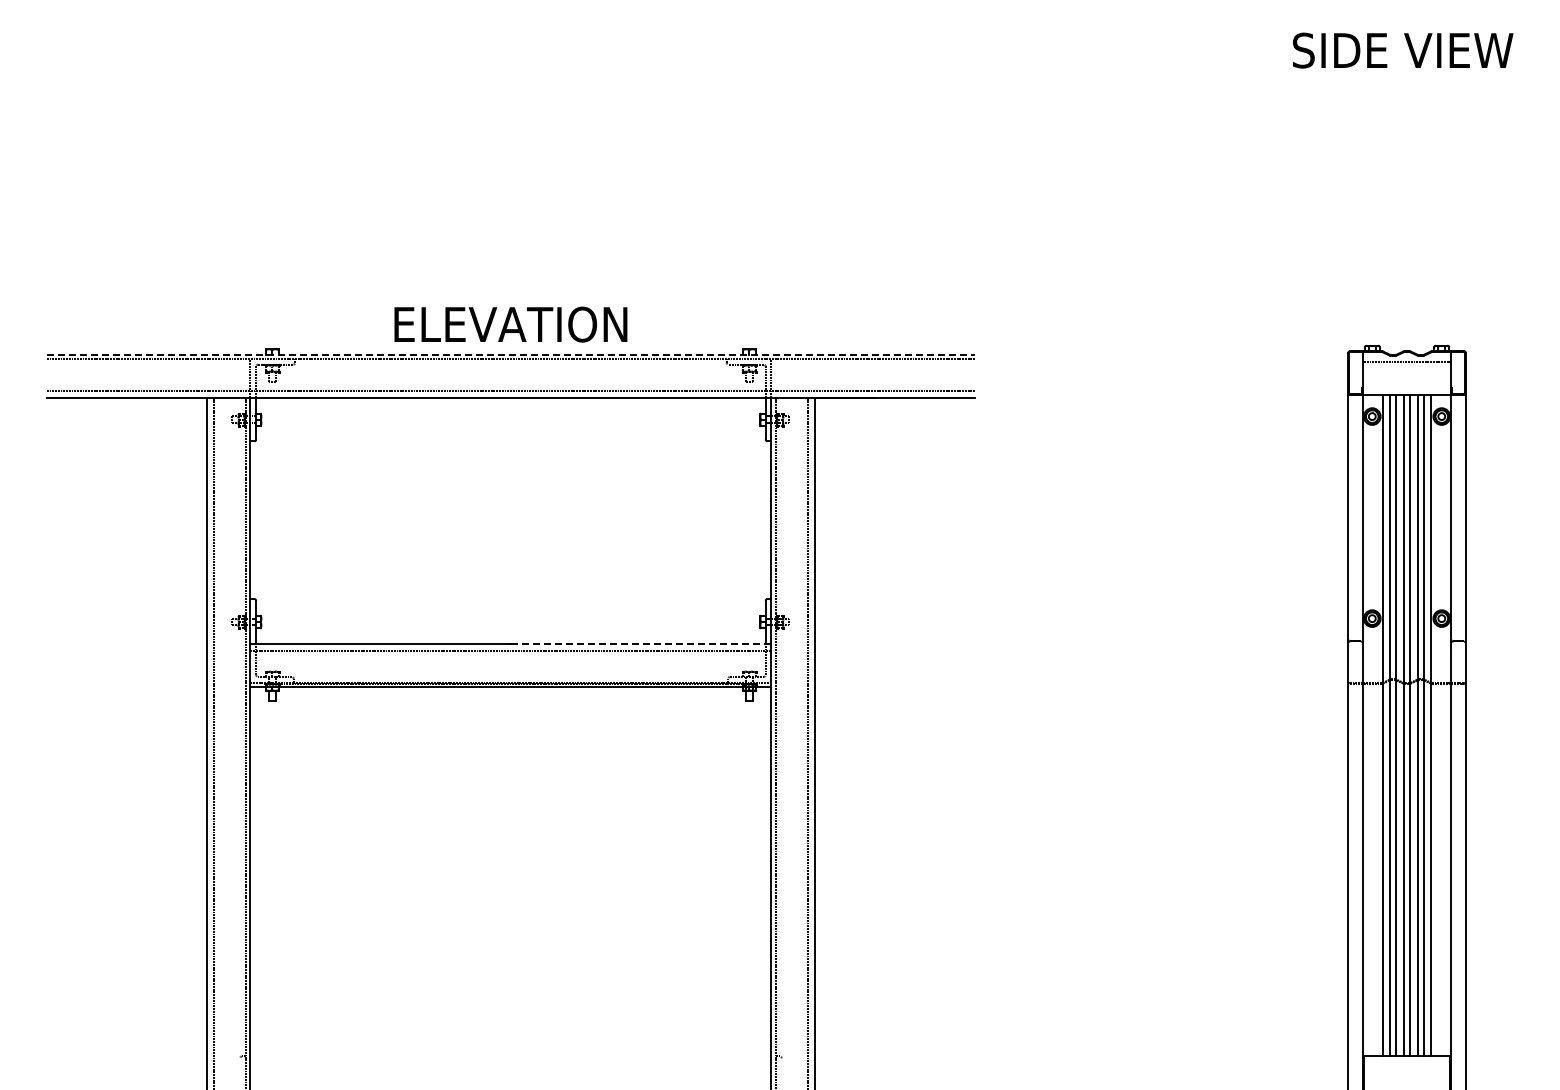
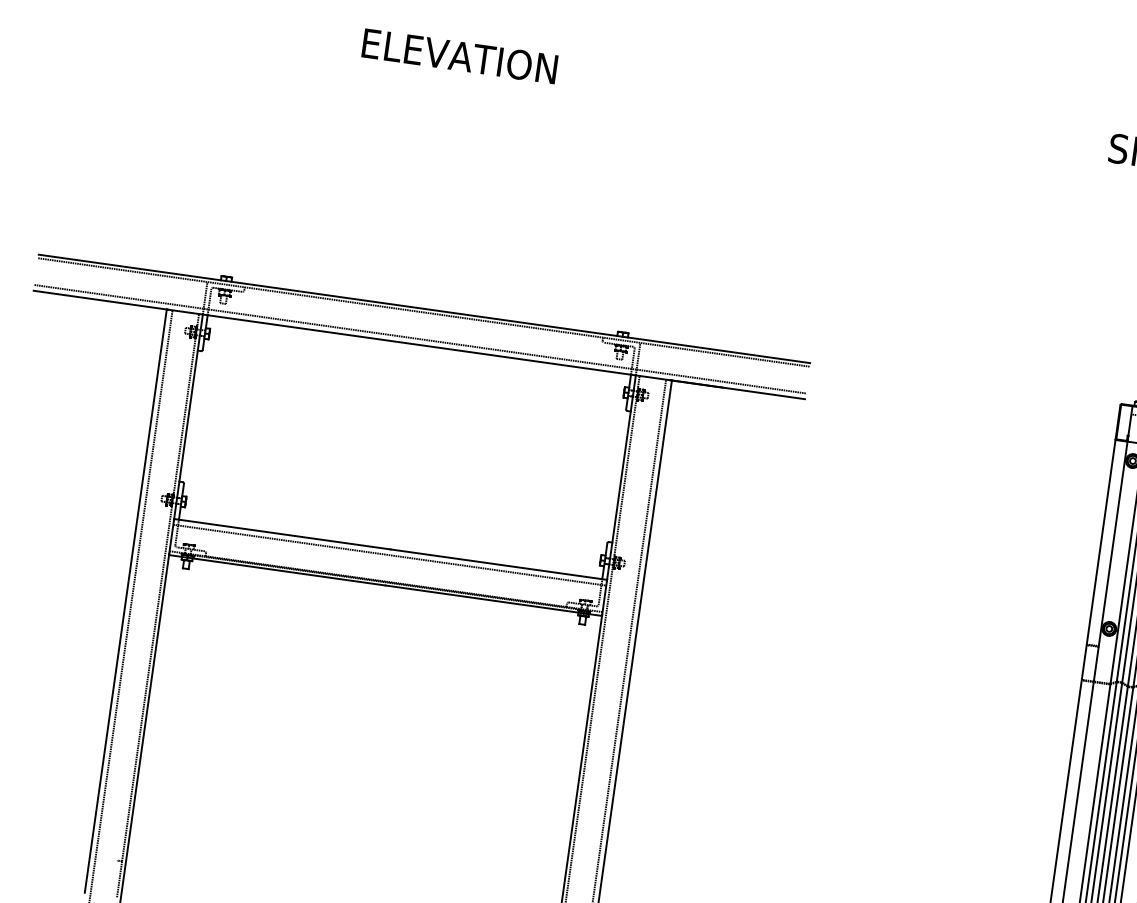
text: (510, 324) -> (459, 56), moved
line: (511, 354) -> (424, 308), dashed -> solid
line: (640, 643) -> (498, 564), dashed -> solid

